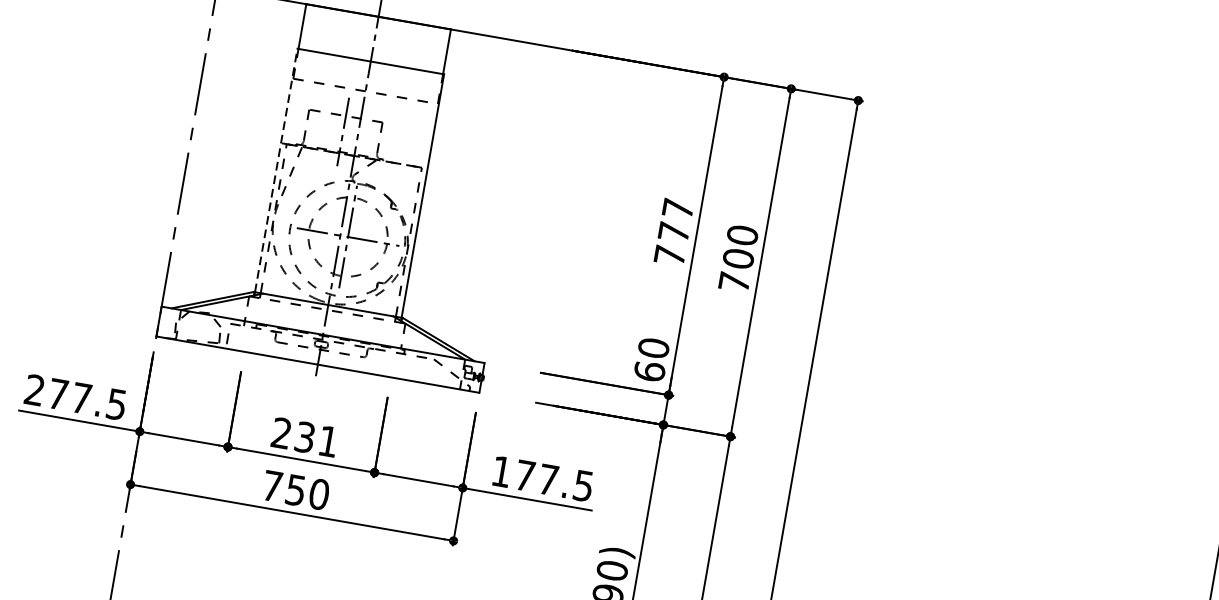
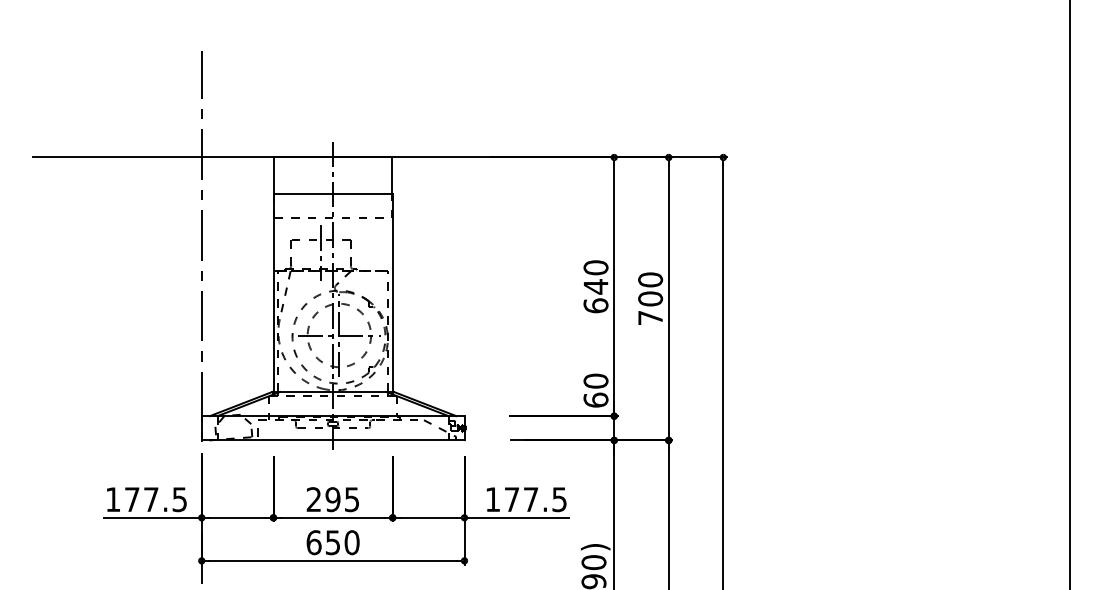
line: (276, 170) -> (273, 292), dashed -> solid
text: (673, 231) -> (595, 286), 777 -> 640
text: (33, 389) -> (112, 499), 277.5 -> 177.5
text: (315, 439) -> (341, 499), 231 -> 295
text: (271, 485) -> (313, 542), 750 -> 650

